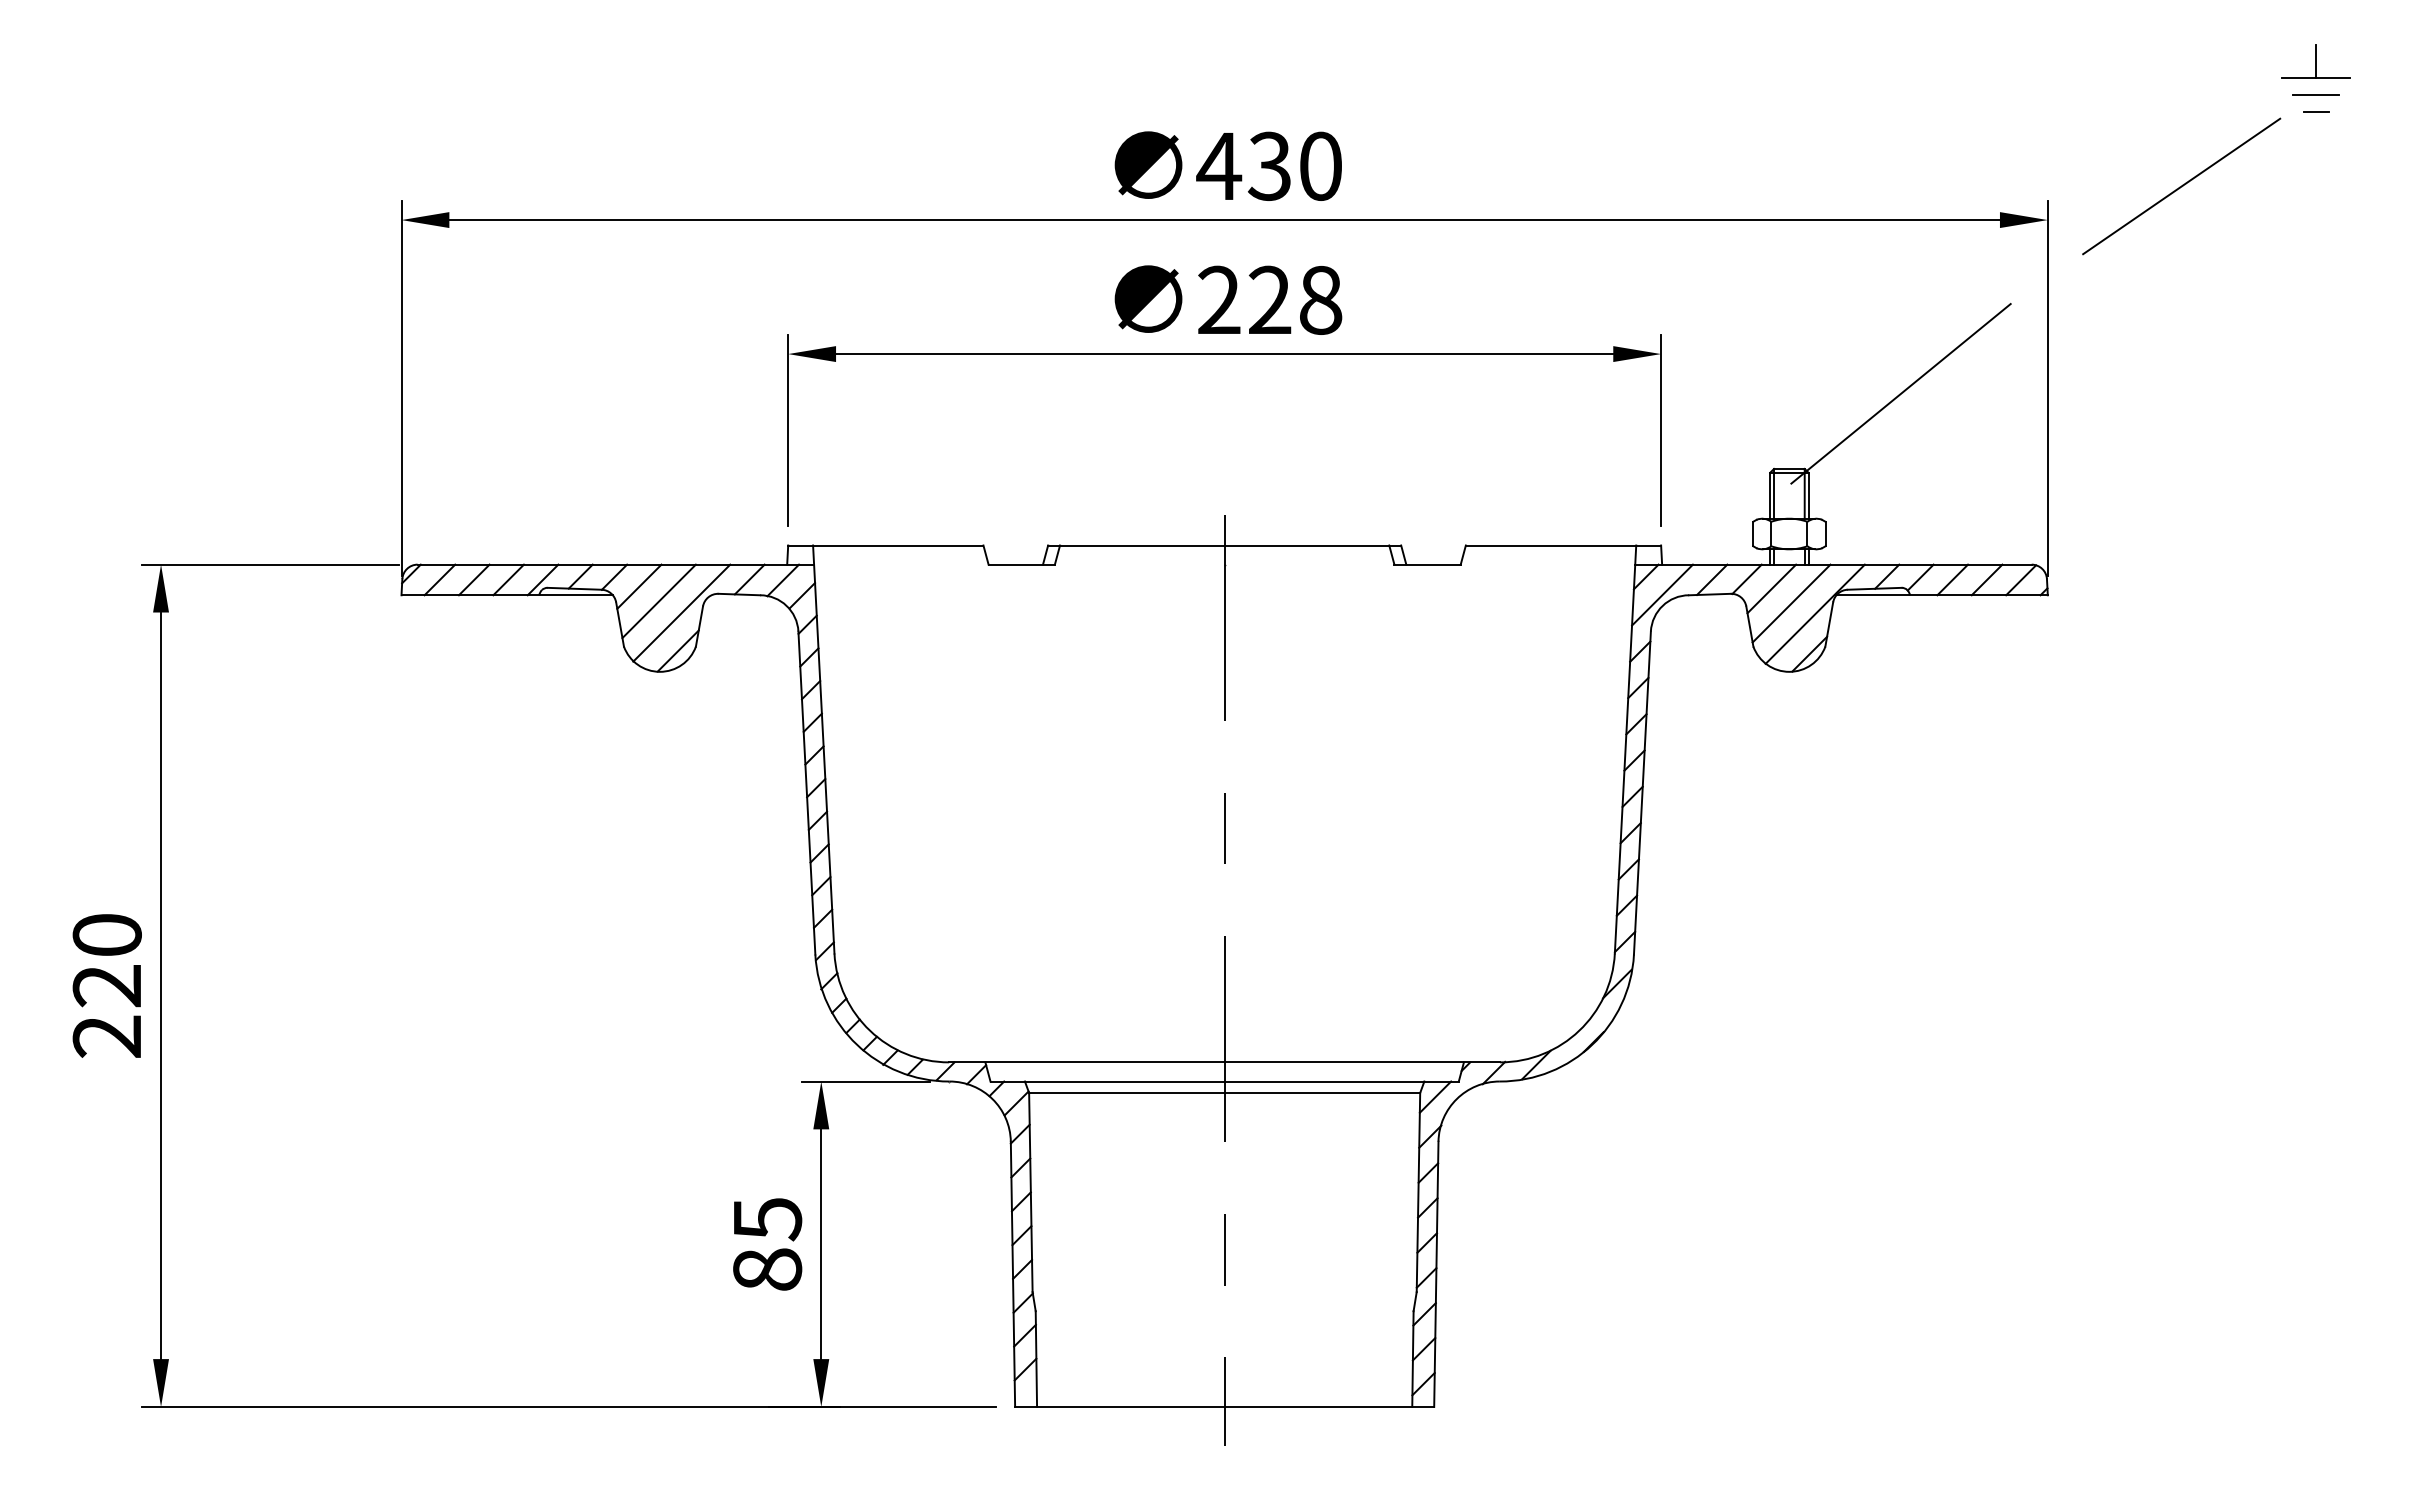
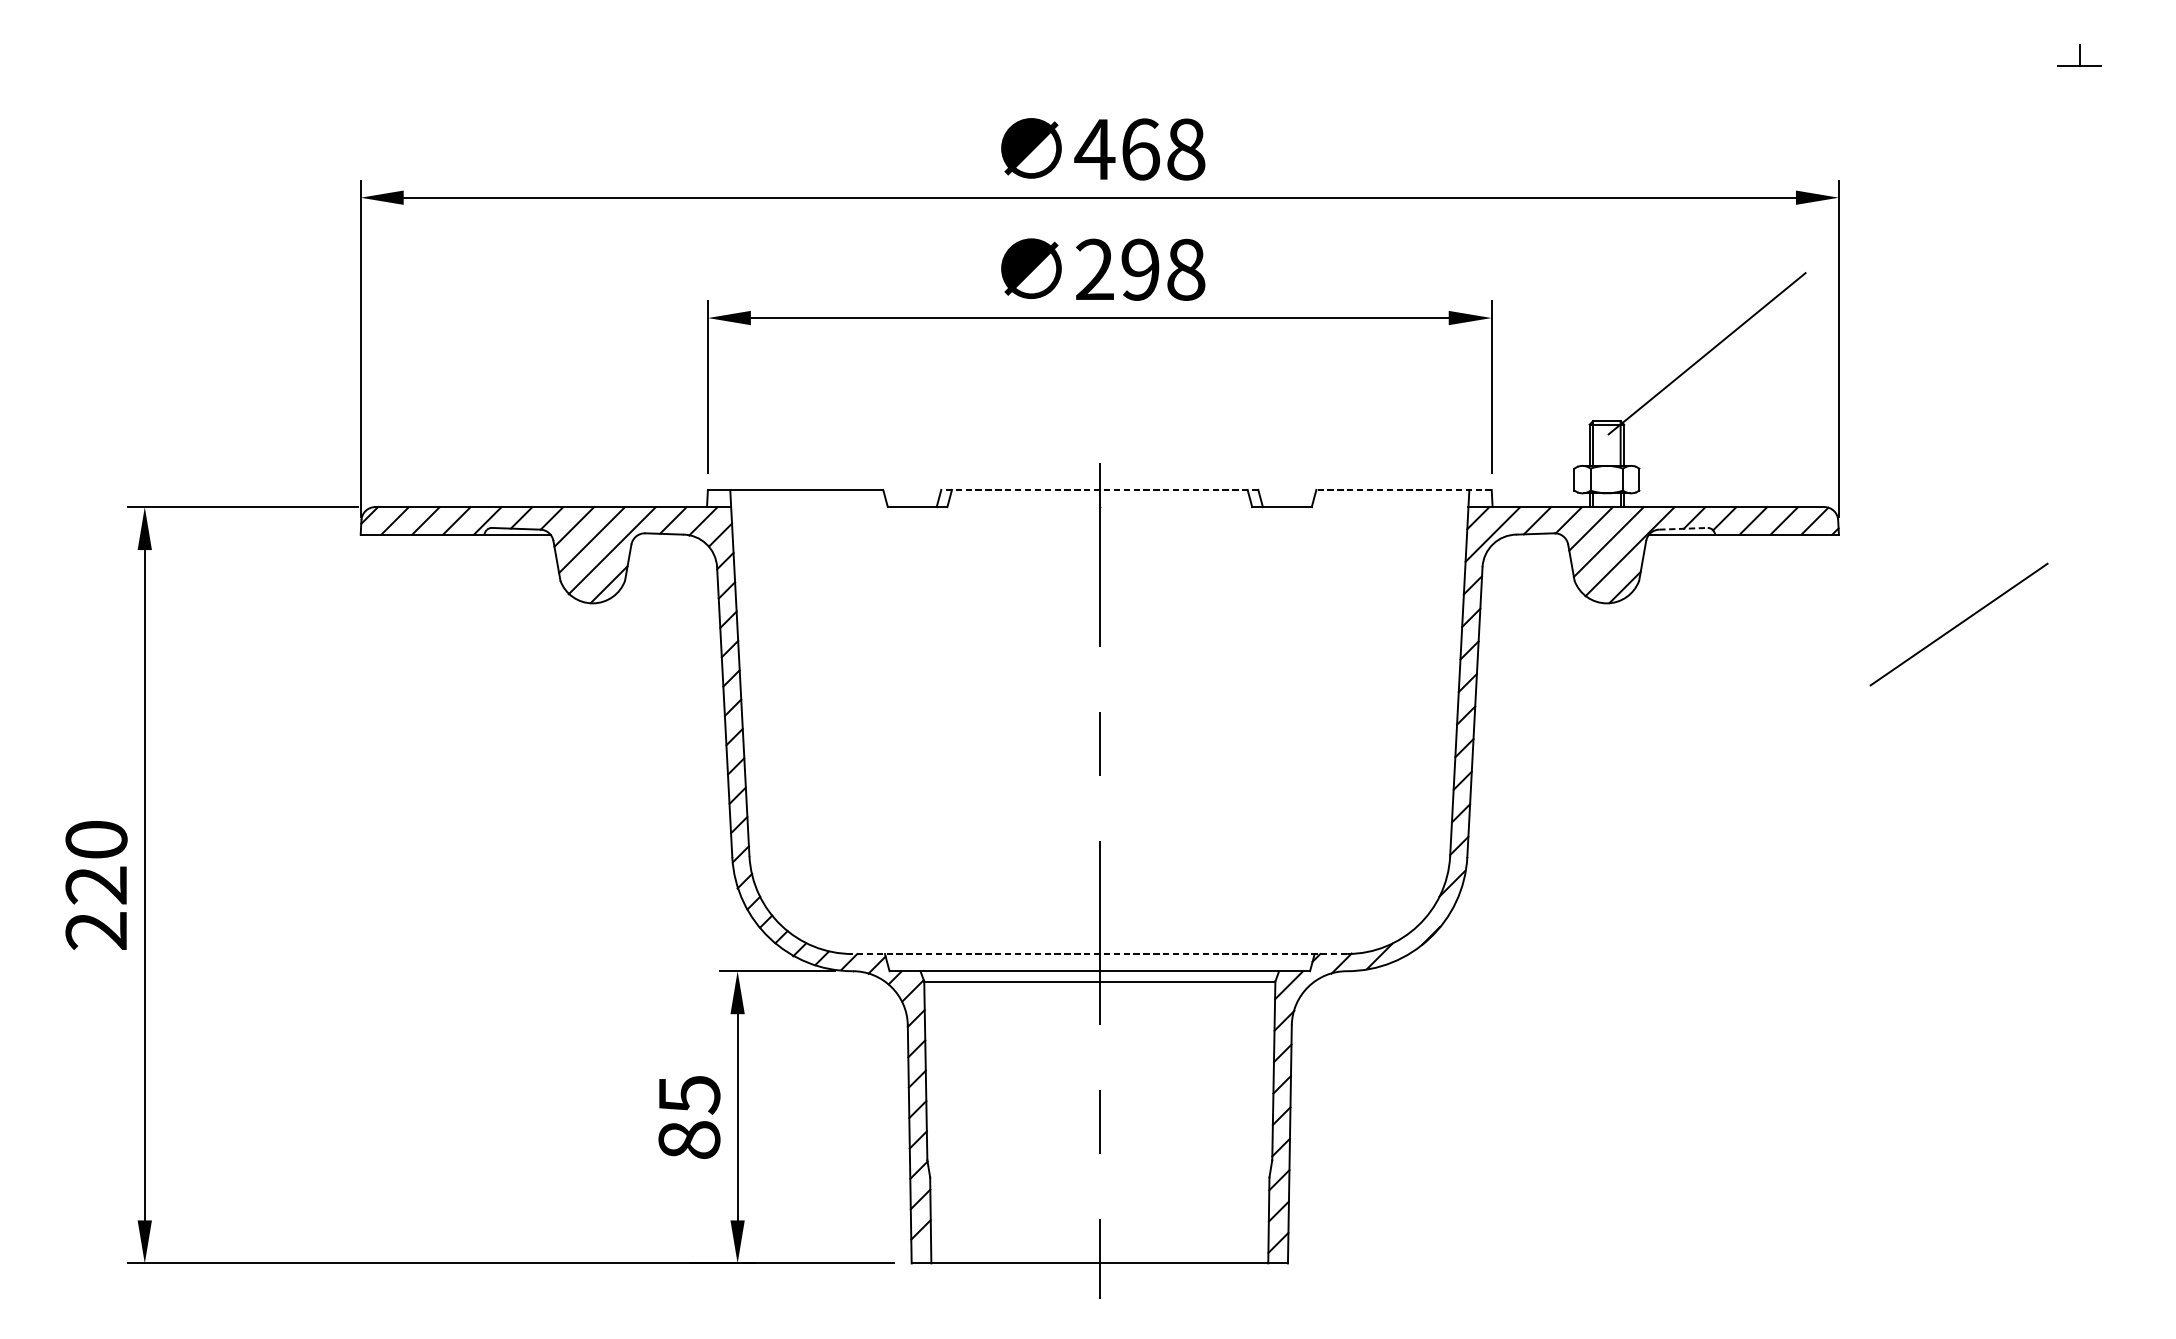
part: (2315, 61) -> (2079, 55), size x0.7
line: (2316, 95) -> (2080, 85), removed
line: (2315, 111) -> (2079, 100), removed
text: (1294, 165) -> (1162, 148), 430 -> 468
line: (2181, 186) -> (1958, 624), moved
text: (1269, 299) -> (1140, 269), 228 -> 298
line: (1224, 545) -> (1099, 489), solid -> dashed
line: (1563, 545) -> (1404, 489), solid -> dashed
line: (1874, 588) -> (1683, 528), solid -> dashed
line: (1224, 1062) -> (1099, 954), solid -> dashed

